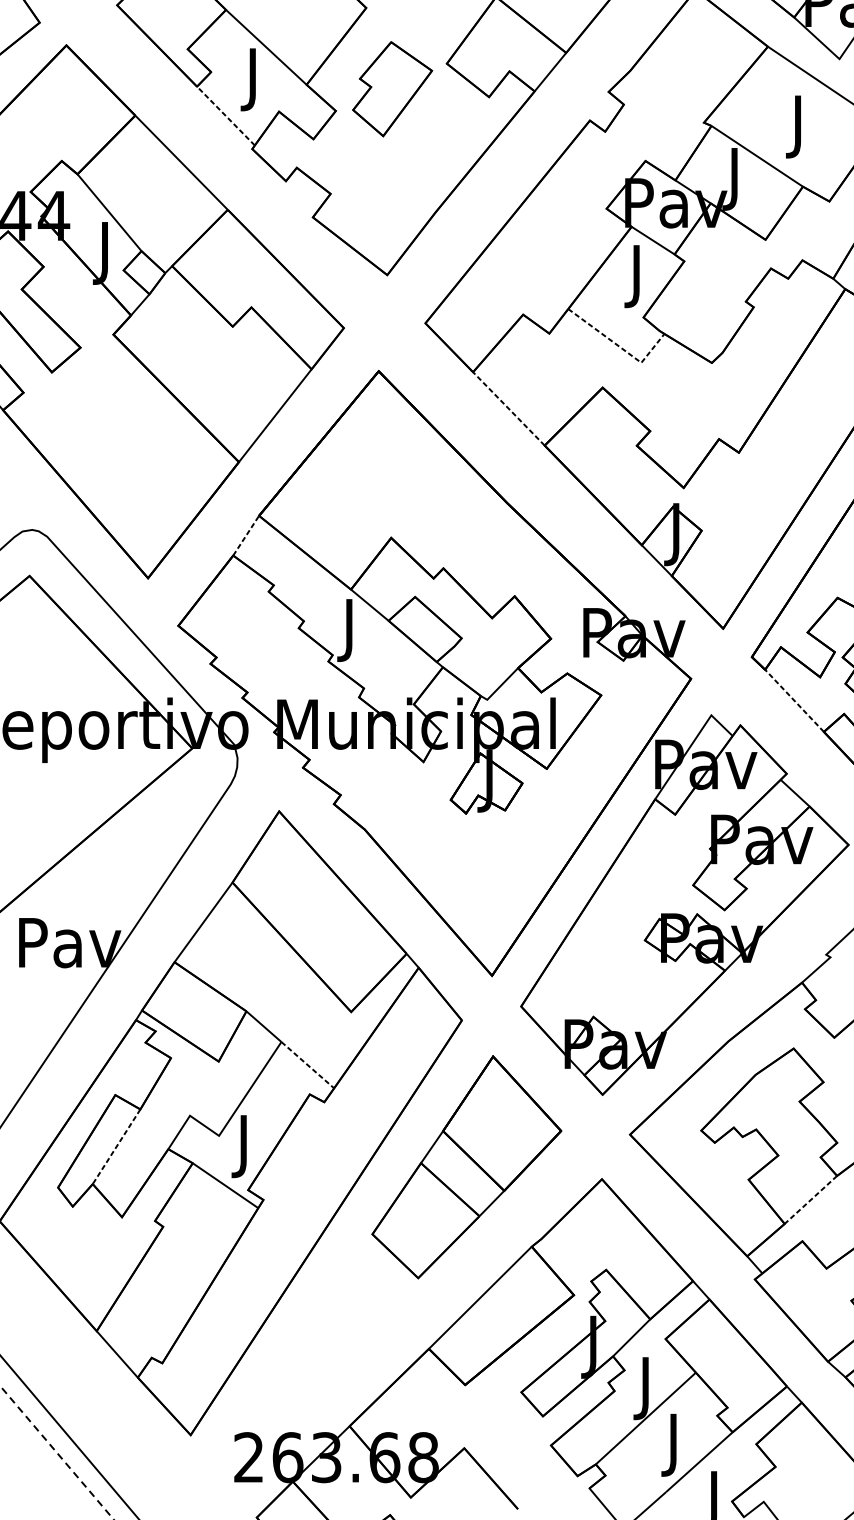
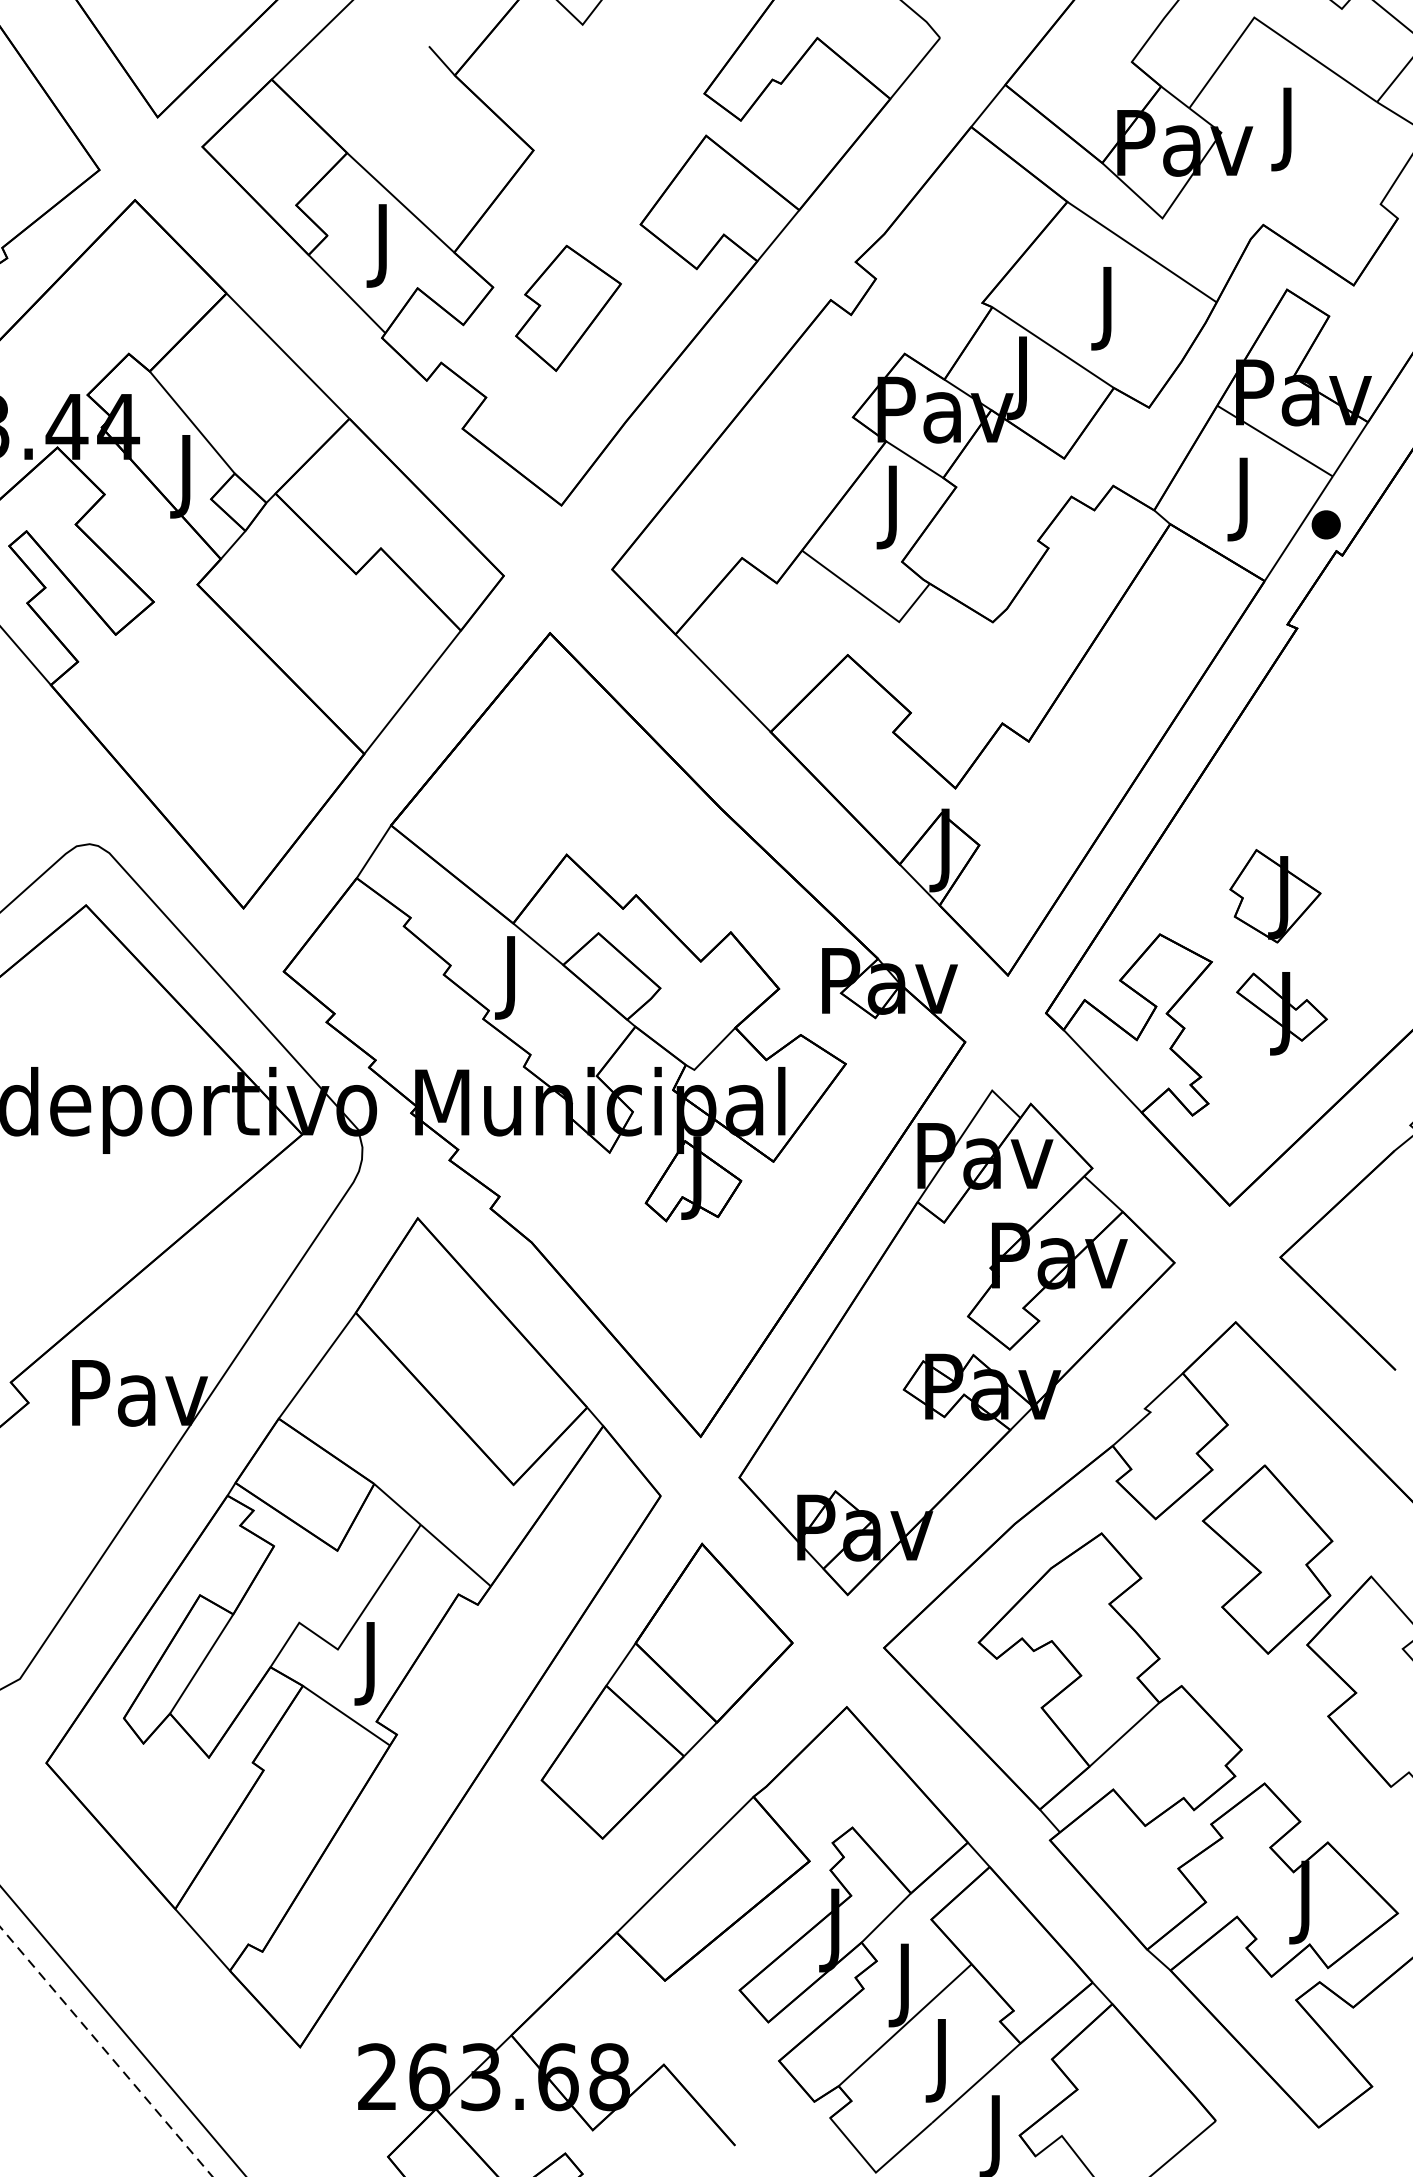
part: (392, 88) -> (568, 307), moved
line: (226, 116) -> (347, 294), dashed -> solid
line: (620, 347) -> (871, 601), dashed -> solid
line: (508, 408) -> (722, 682), dashed -> solid
line: (246, 535) -> (374, 851), dashed -> solid
line: (794, 700) -> (1102, 1071), dashed -> solid
line: (307, 1065) -> (455, 1555), dashed -> solid
line: (116, 1147) -> (201, 1664), dashed -> solid
line: (810, 1200) -> (1124, 1735), dashed -> solid

